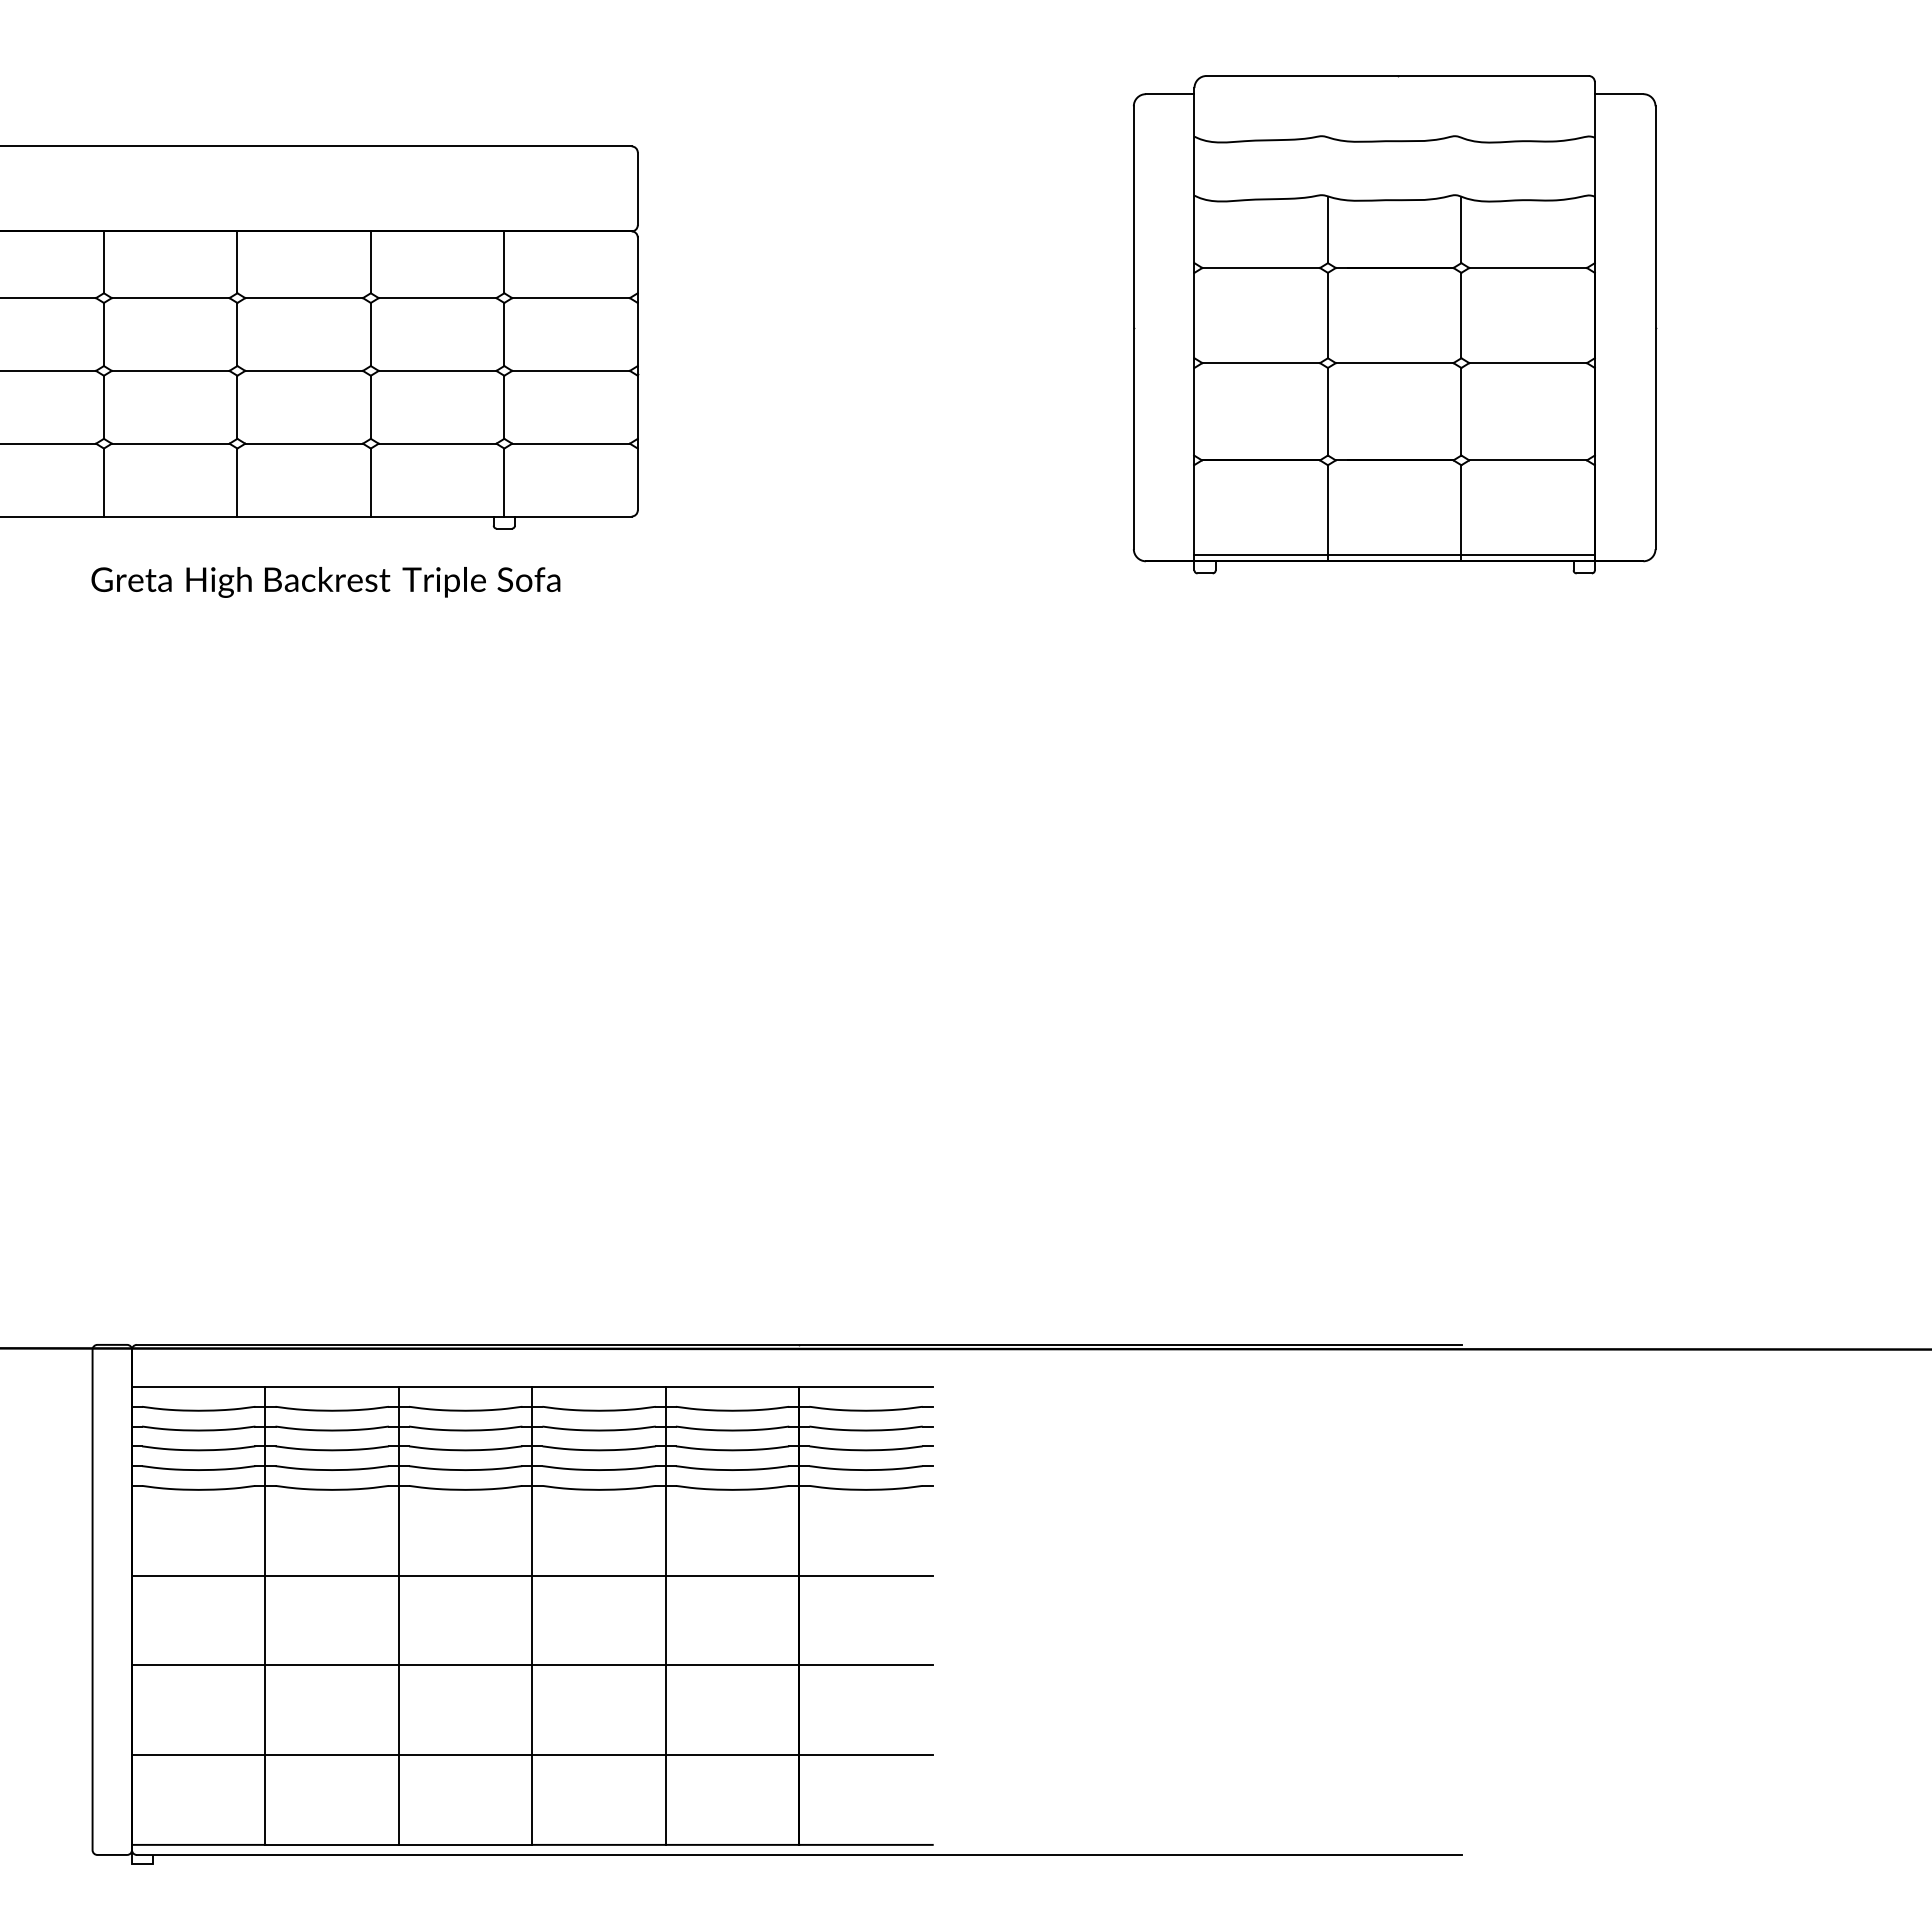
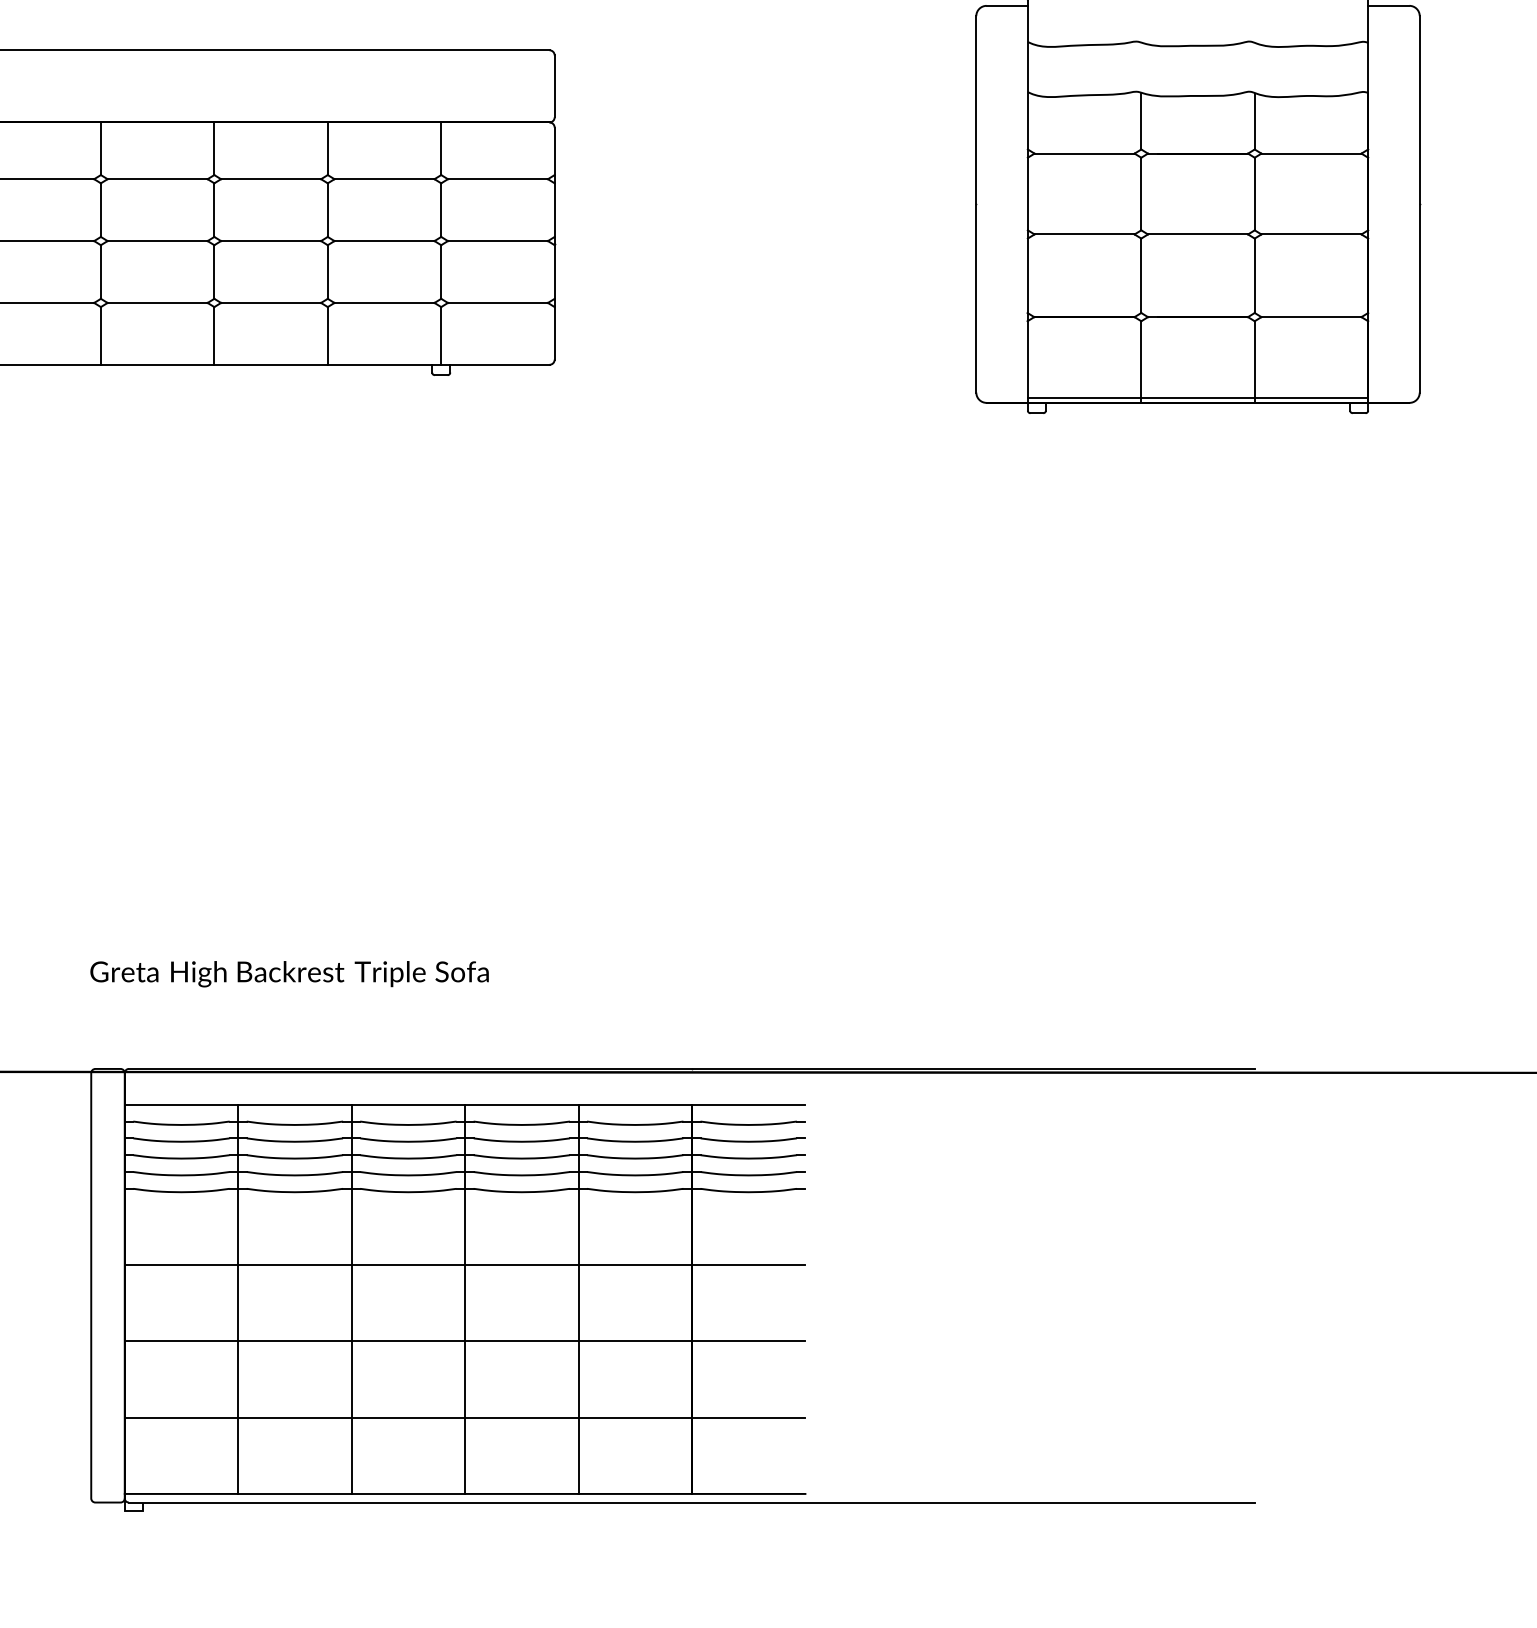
text: (325, 582) -> (289, 974), moved

